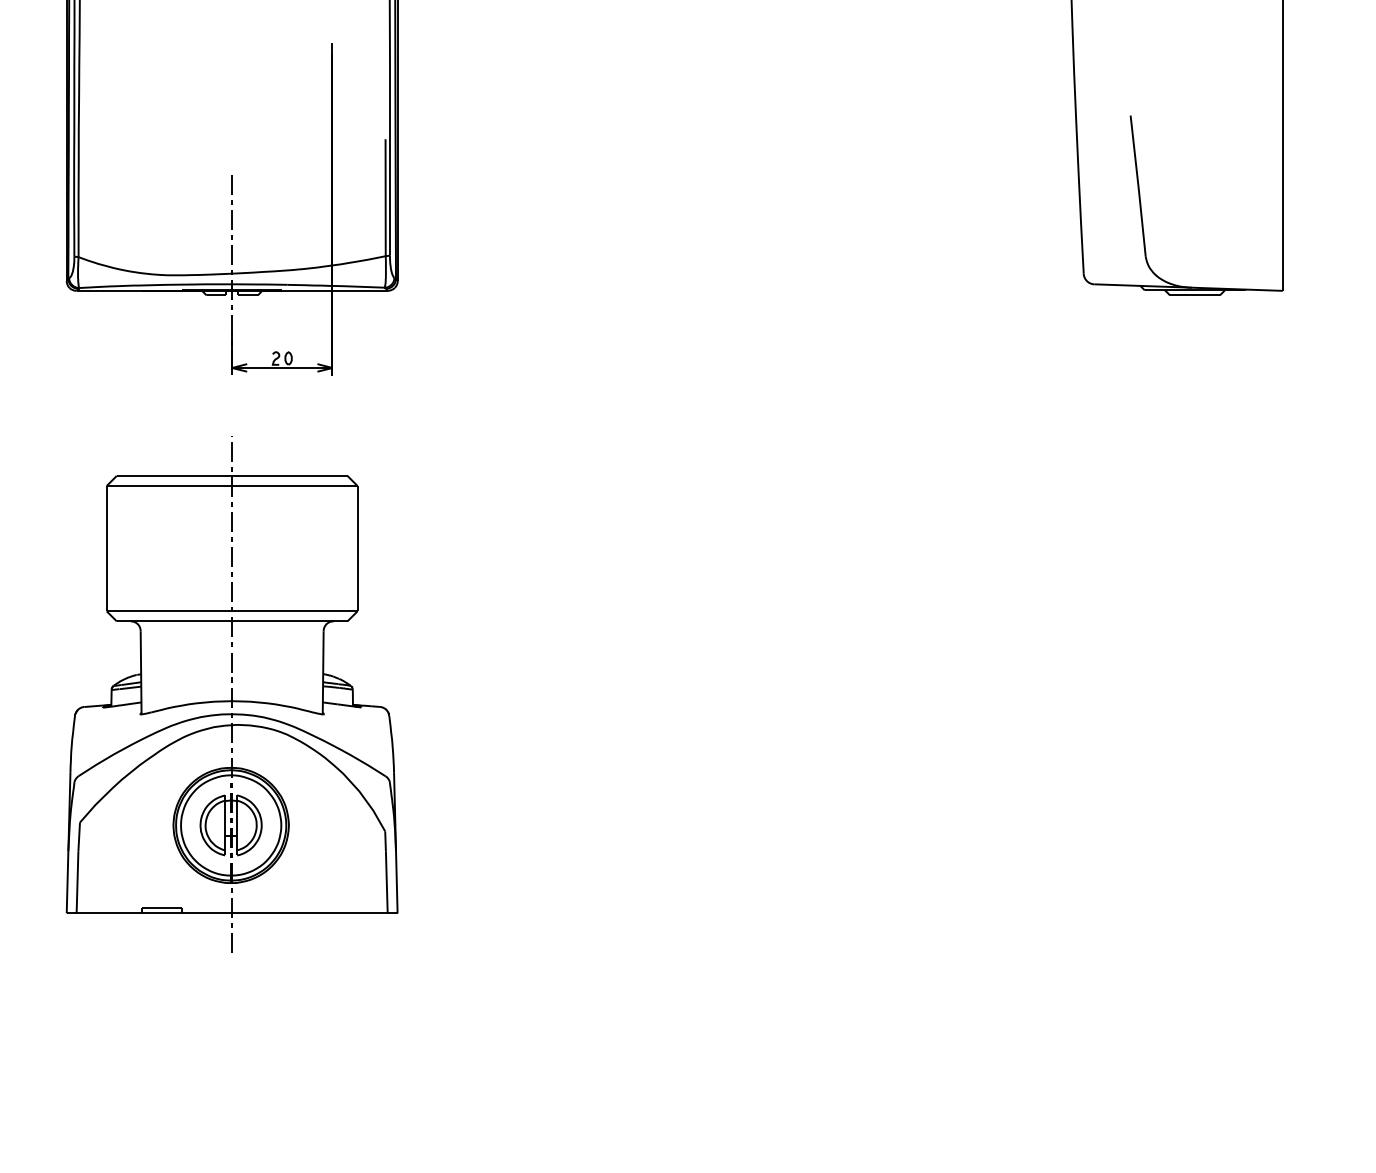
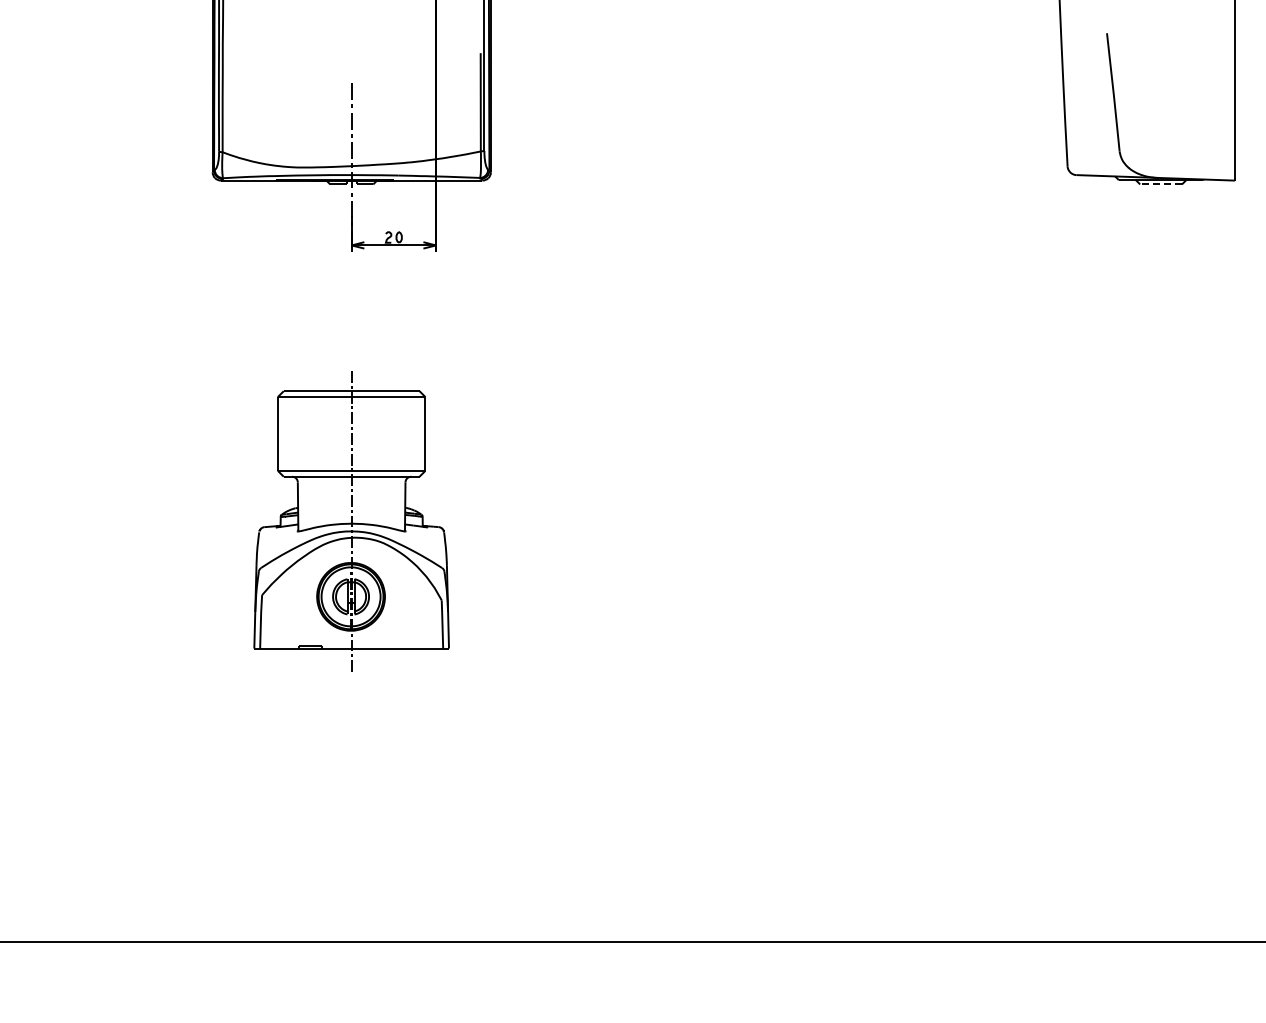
line: (1195, 295) -> (1161, 184), solid -> dashed
part: (231, 694) -> (351, 519), size x0.7

